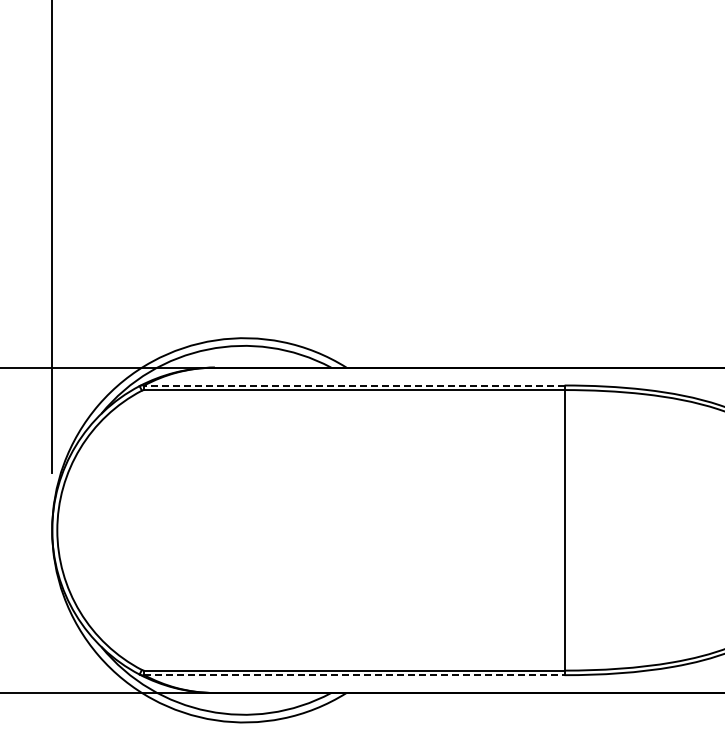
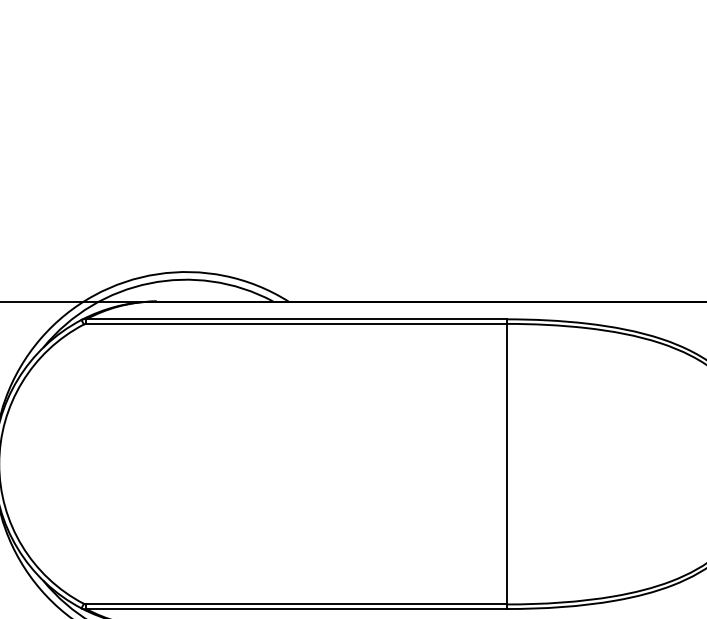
line: (353, 385) -> (295, 319), dashed -> solid
line: (354, 675) -> (296, 609), dashed -> solid

